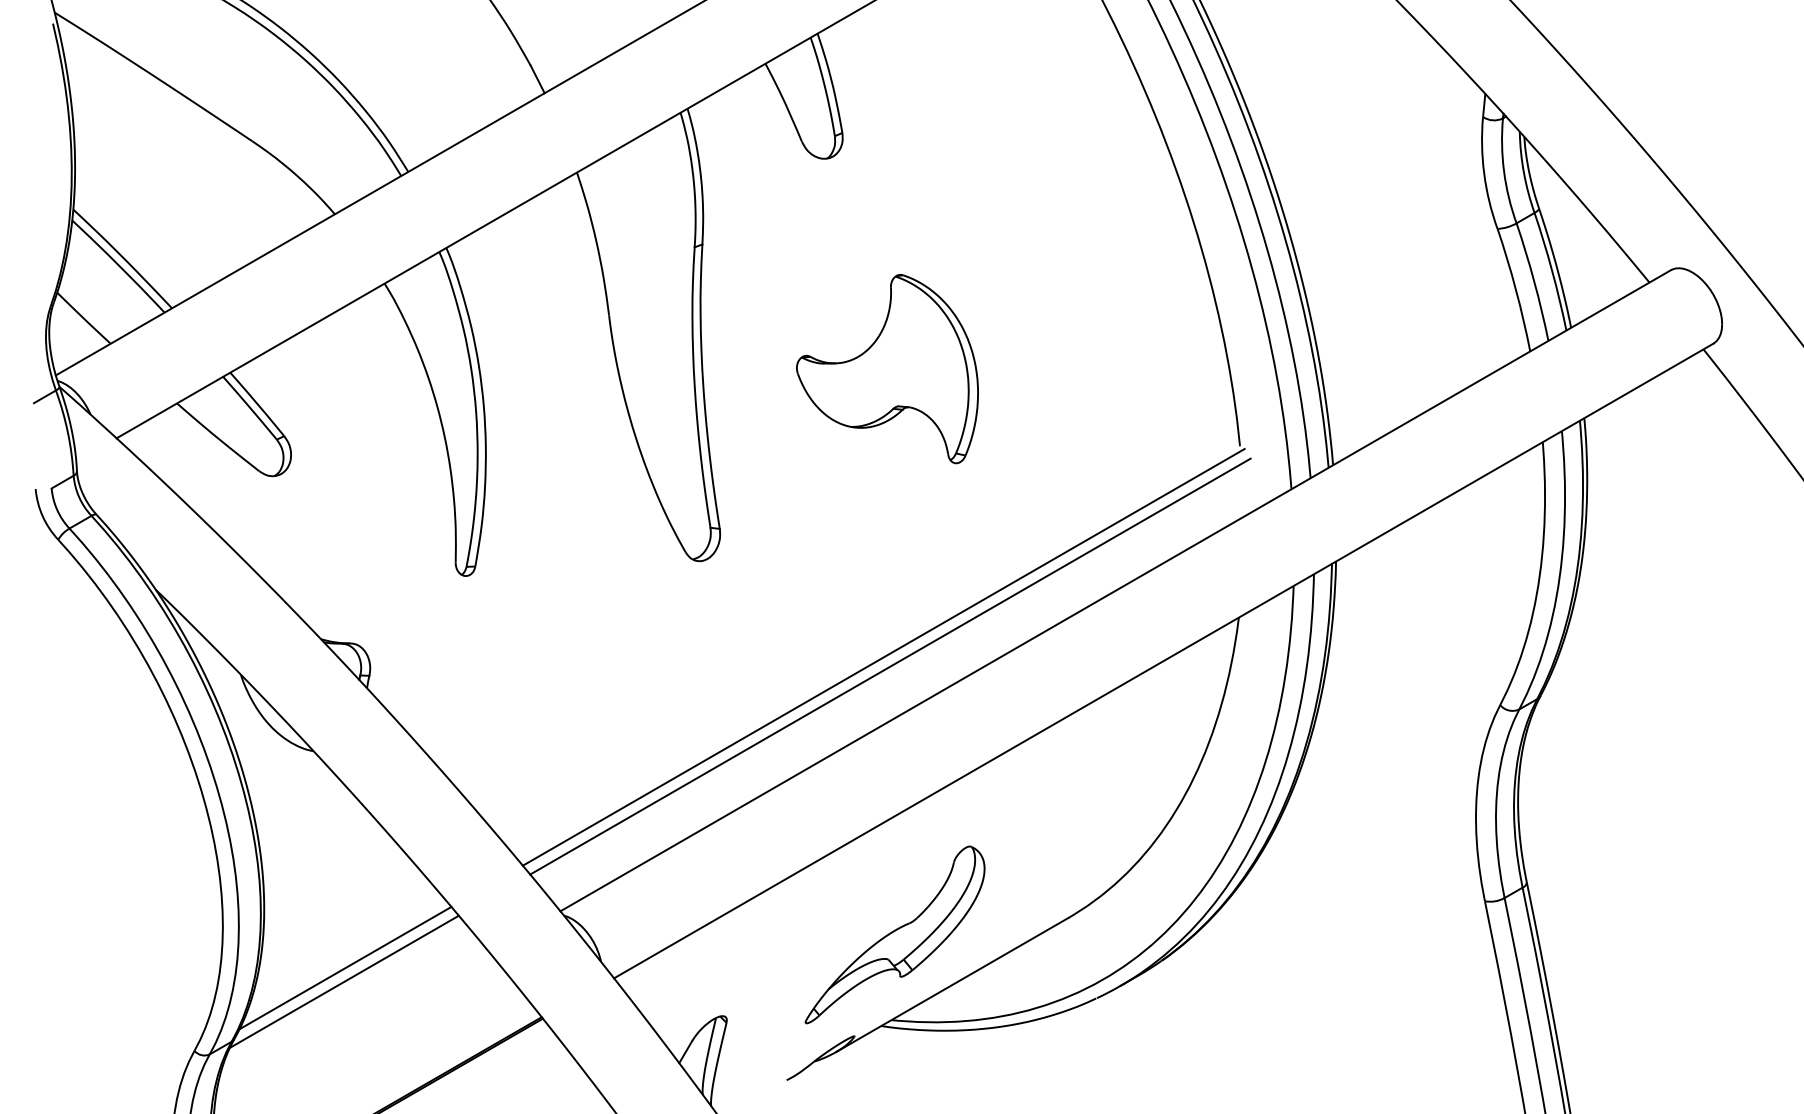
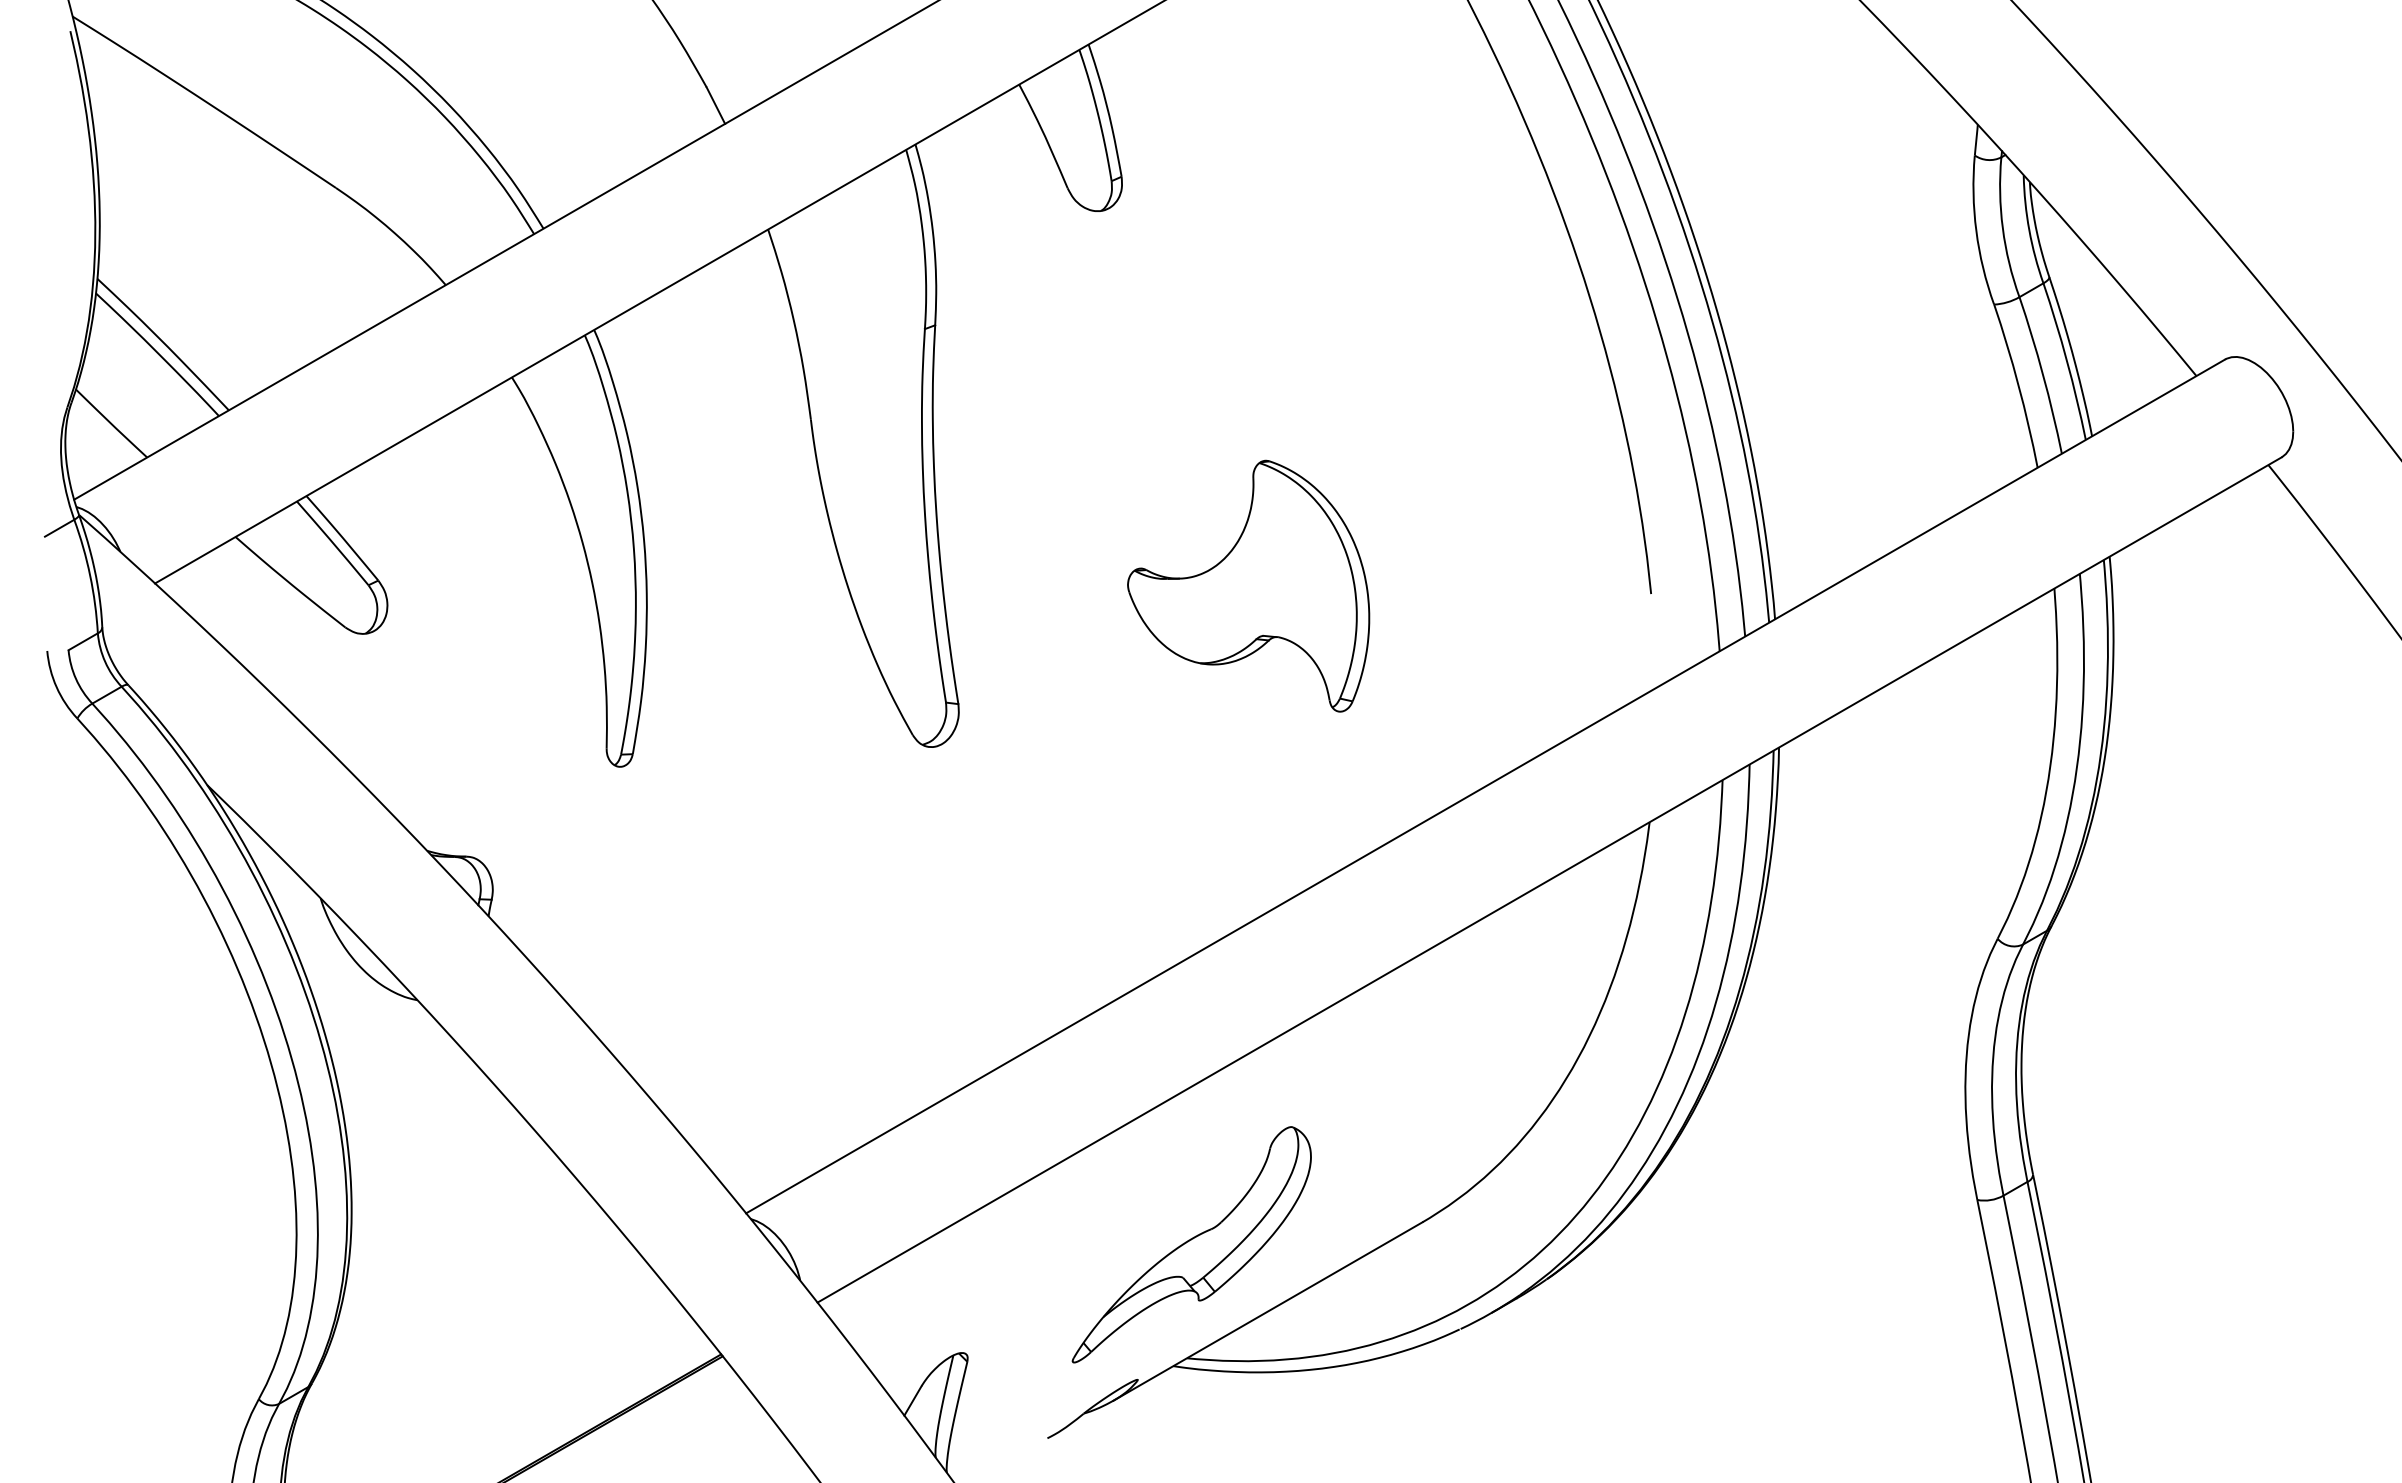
part: (887, 368) -> (1248, 585), moved
line: (883, 656) -> (1176, 874), removed
line: (890, 666) -> (1185, 887), removed
line: (345, 967) -> (459, 1288), removed
line: (343, 982) -> (457, 1307), removed

